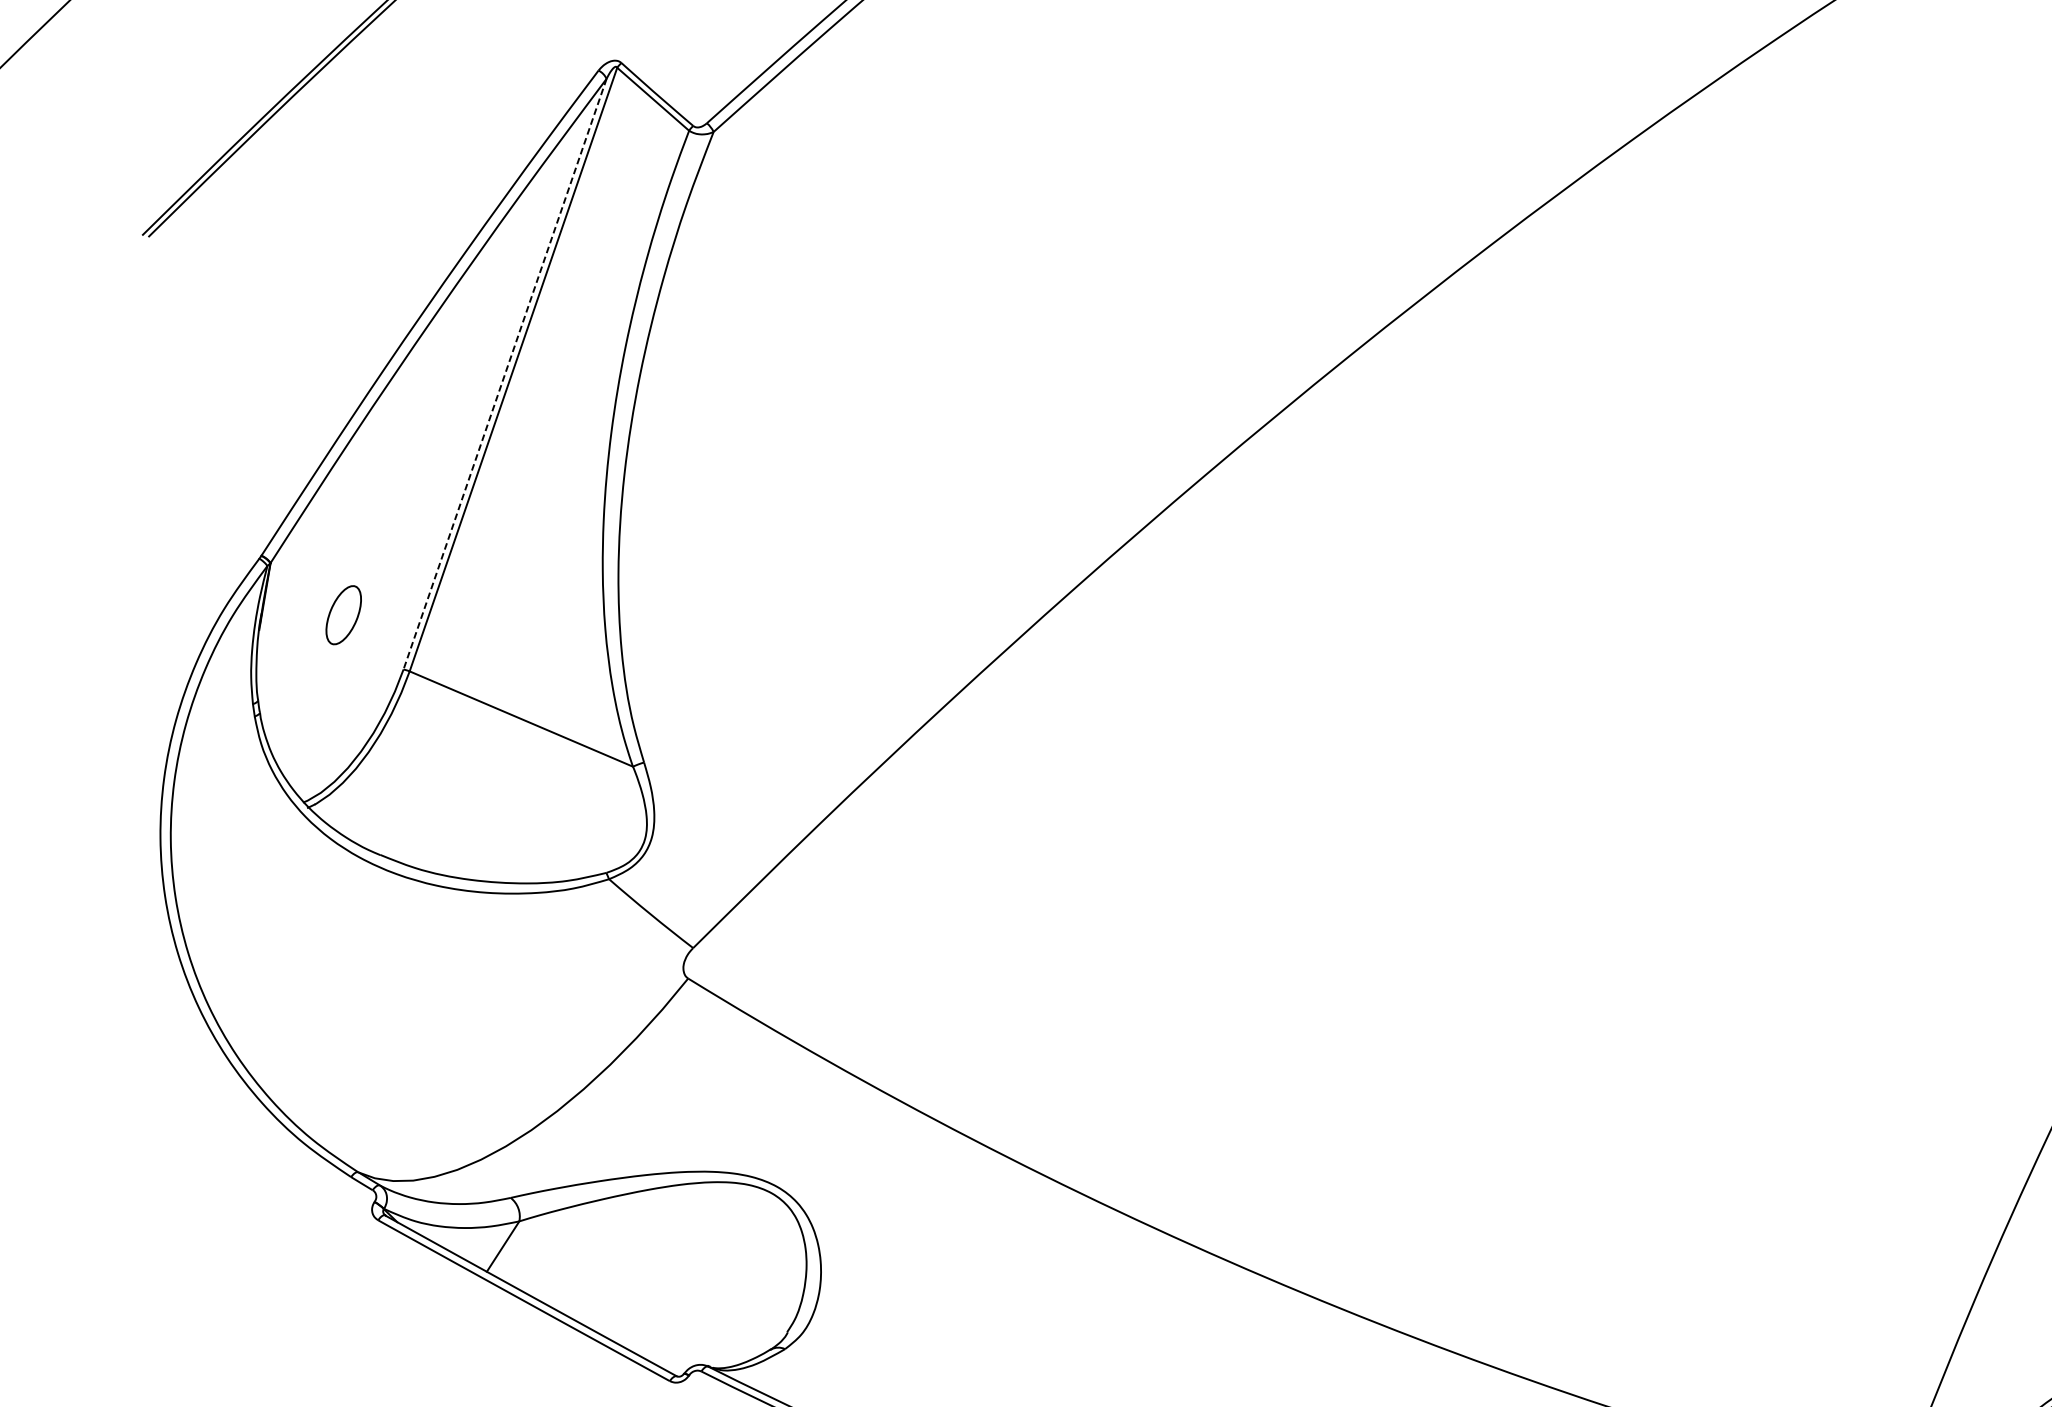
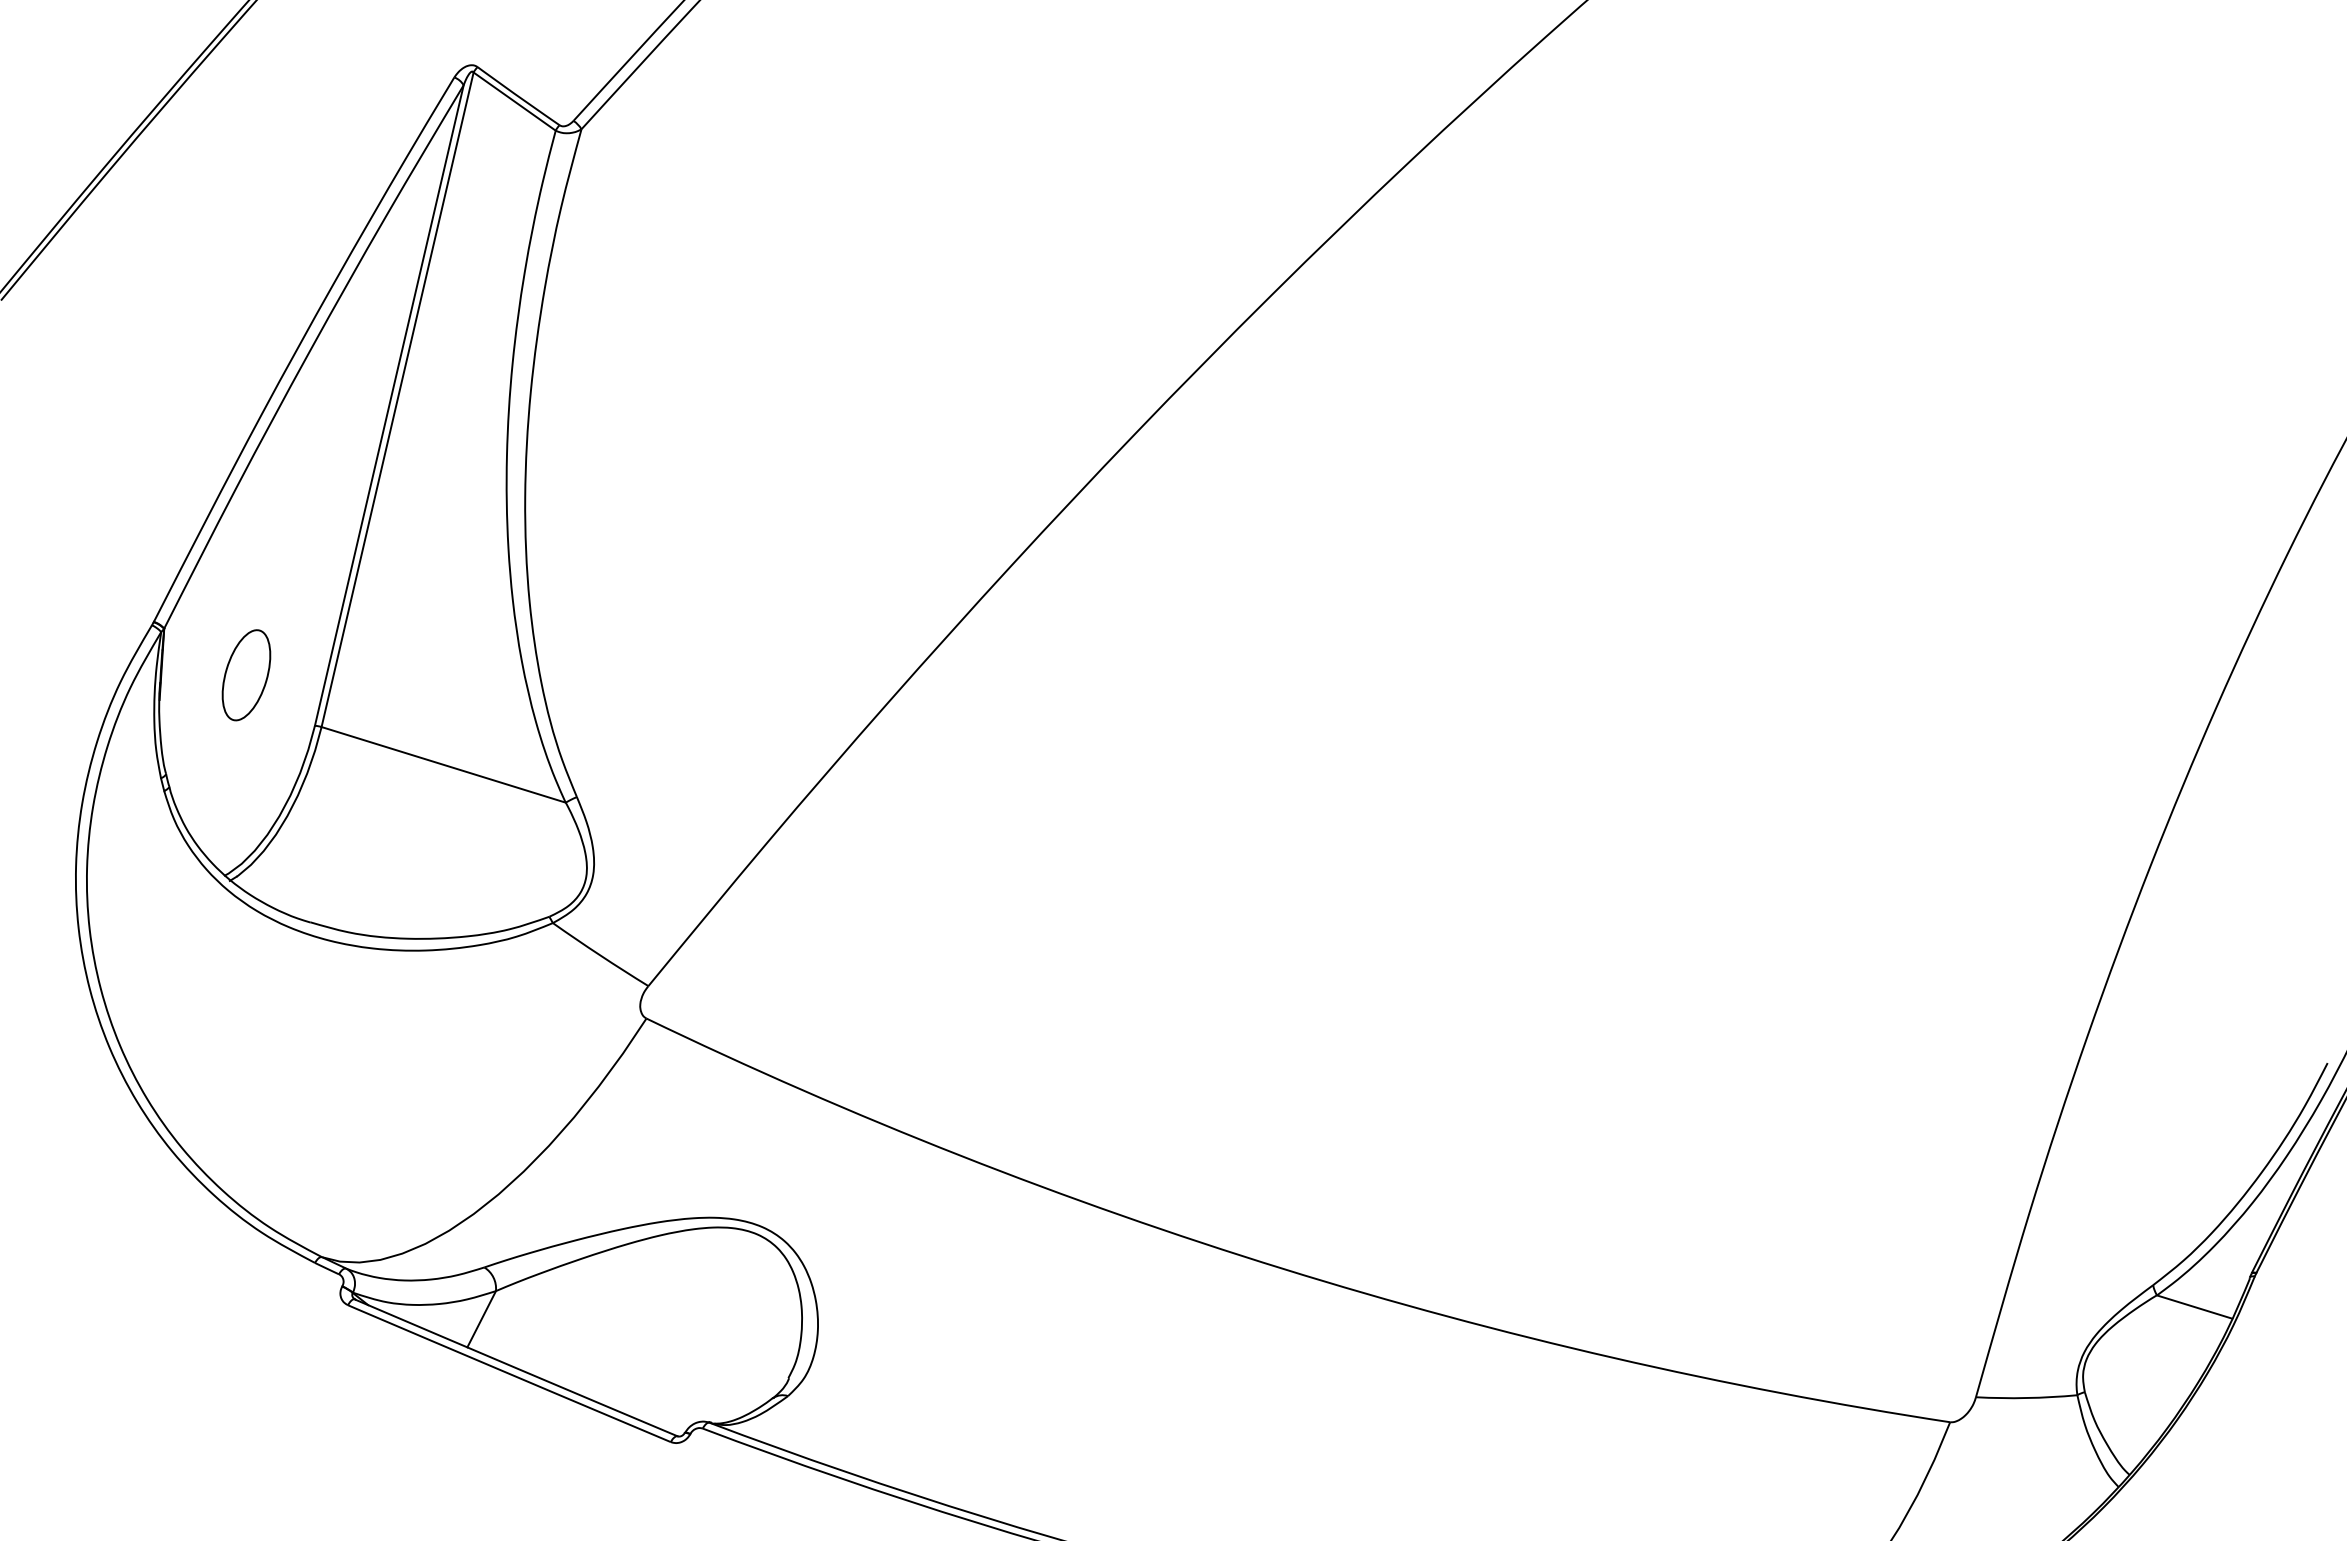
line: (505, 374) -> (389, 405), dashed -> solid
part: (343, 615) -> (246, 675), size x1.43

